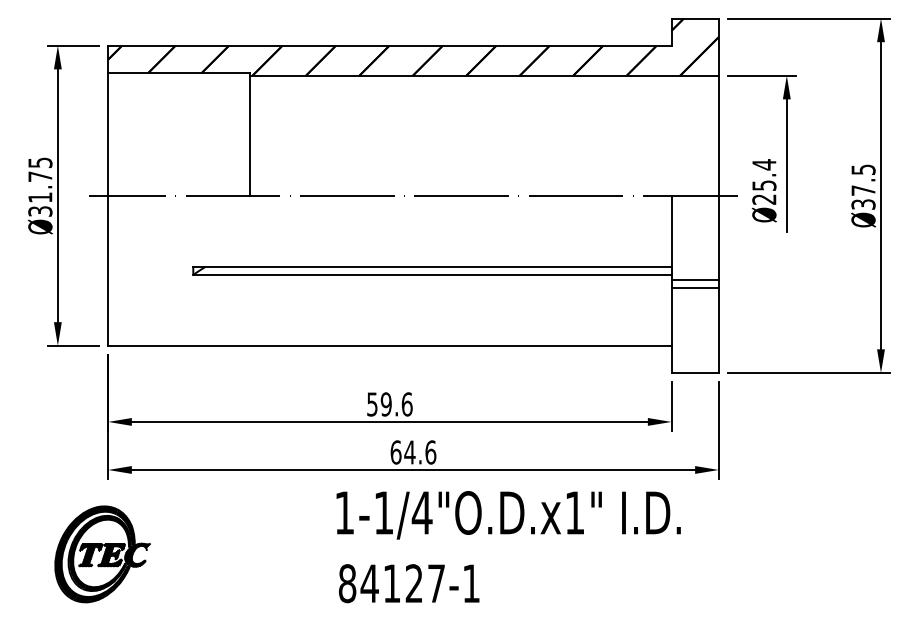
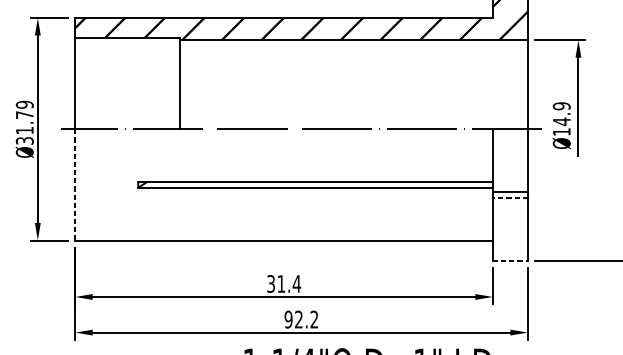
text: (40, 162) -> (24, 104), Ø31.75 -> Ø31.79
text: (764, 181) -> (561, 118), Ø25.4 -> Ø14.9
line: (108, 270) -> (75, 184), solid -> dashed
line: (695, 288) -> (510, 198), solid -> dashed
line: (695, 372) -> (510, 260), solid -> dashed
text: (389, 404) -> (283, 284), 59.6 -> 31.4
text: (413, 452) -> (301, 319), 64.6 -> 92.2

